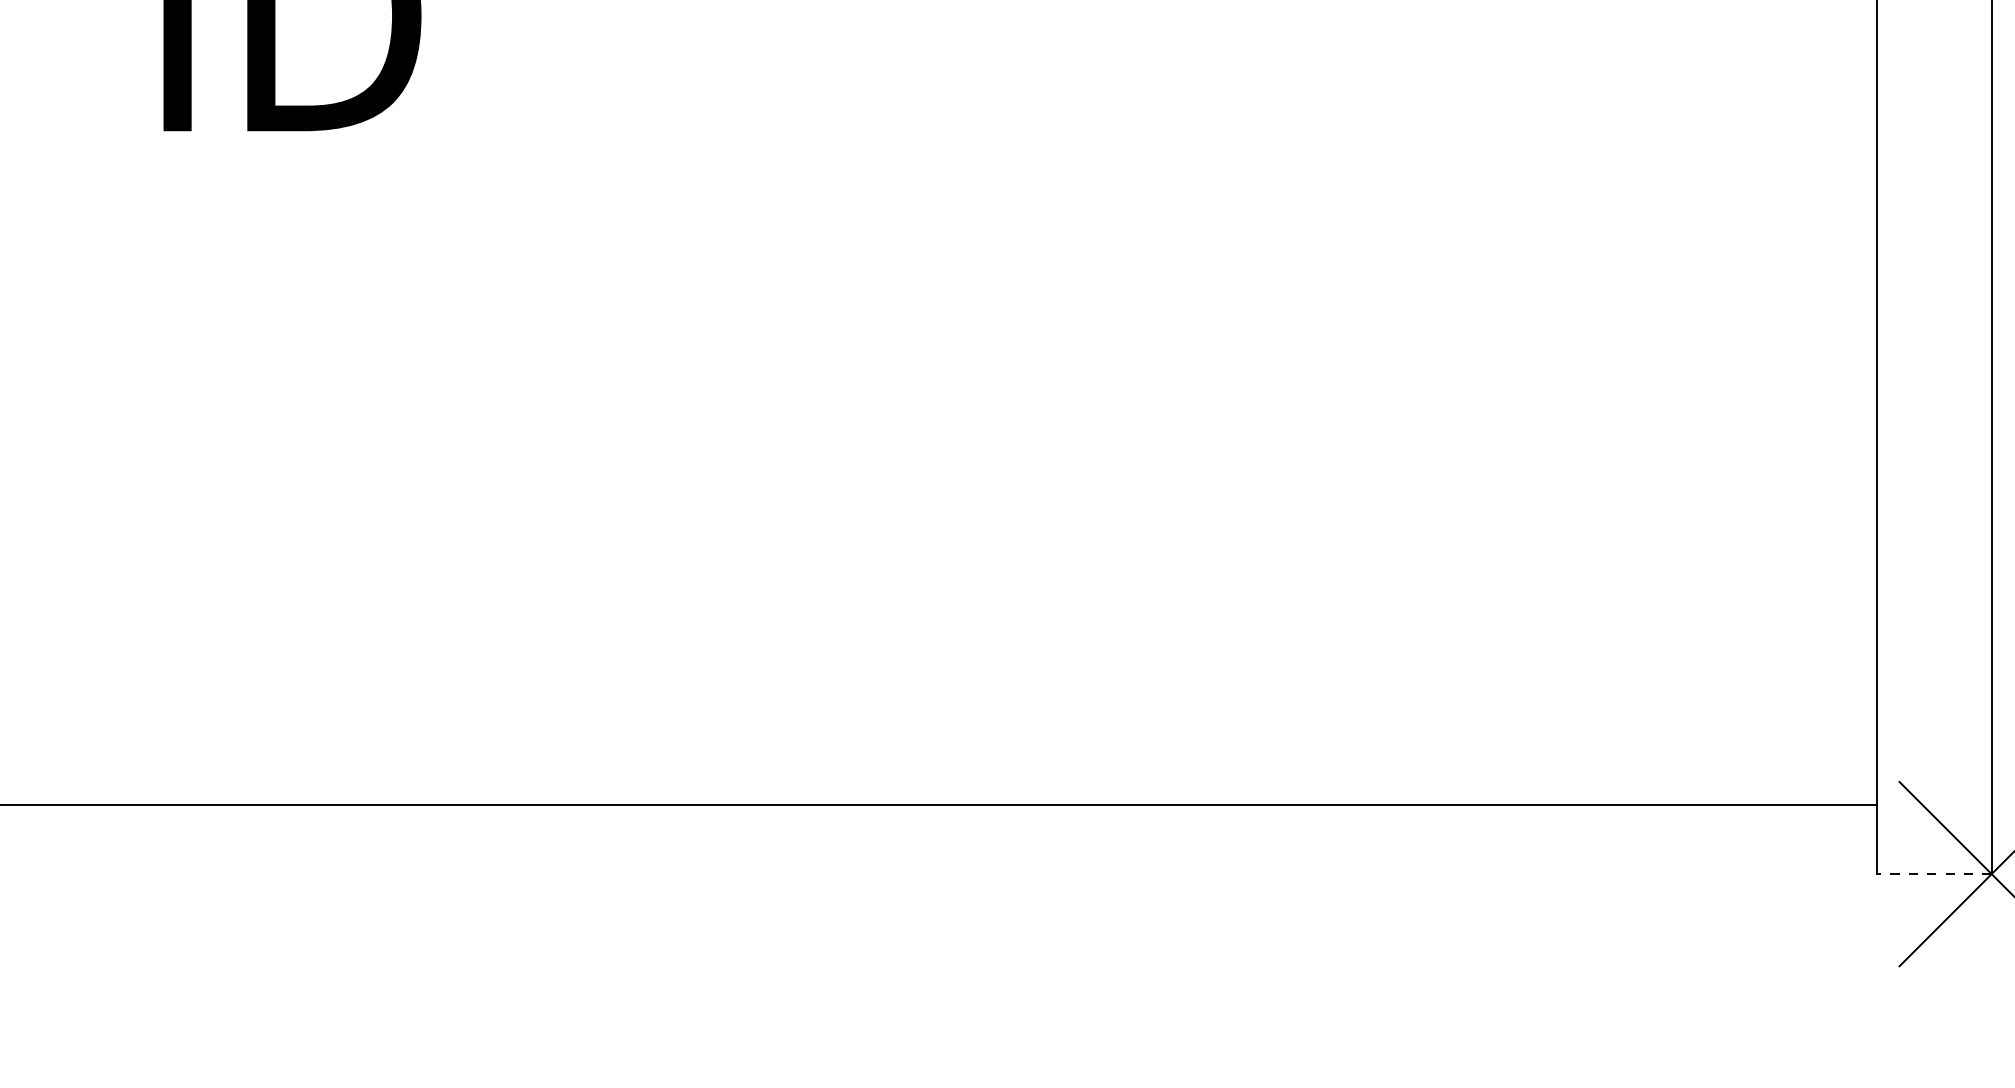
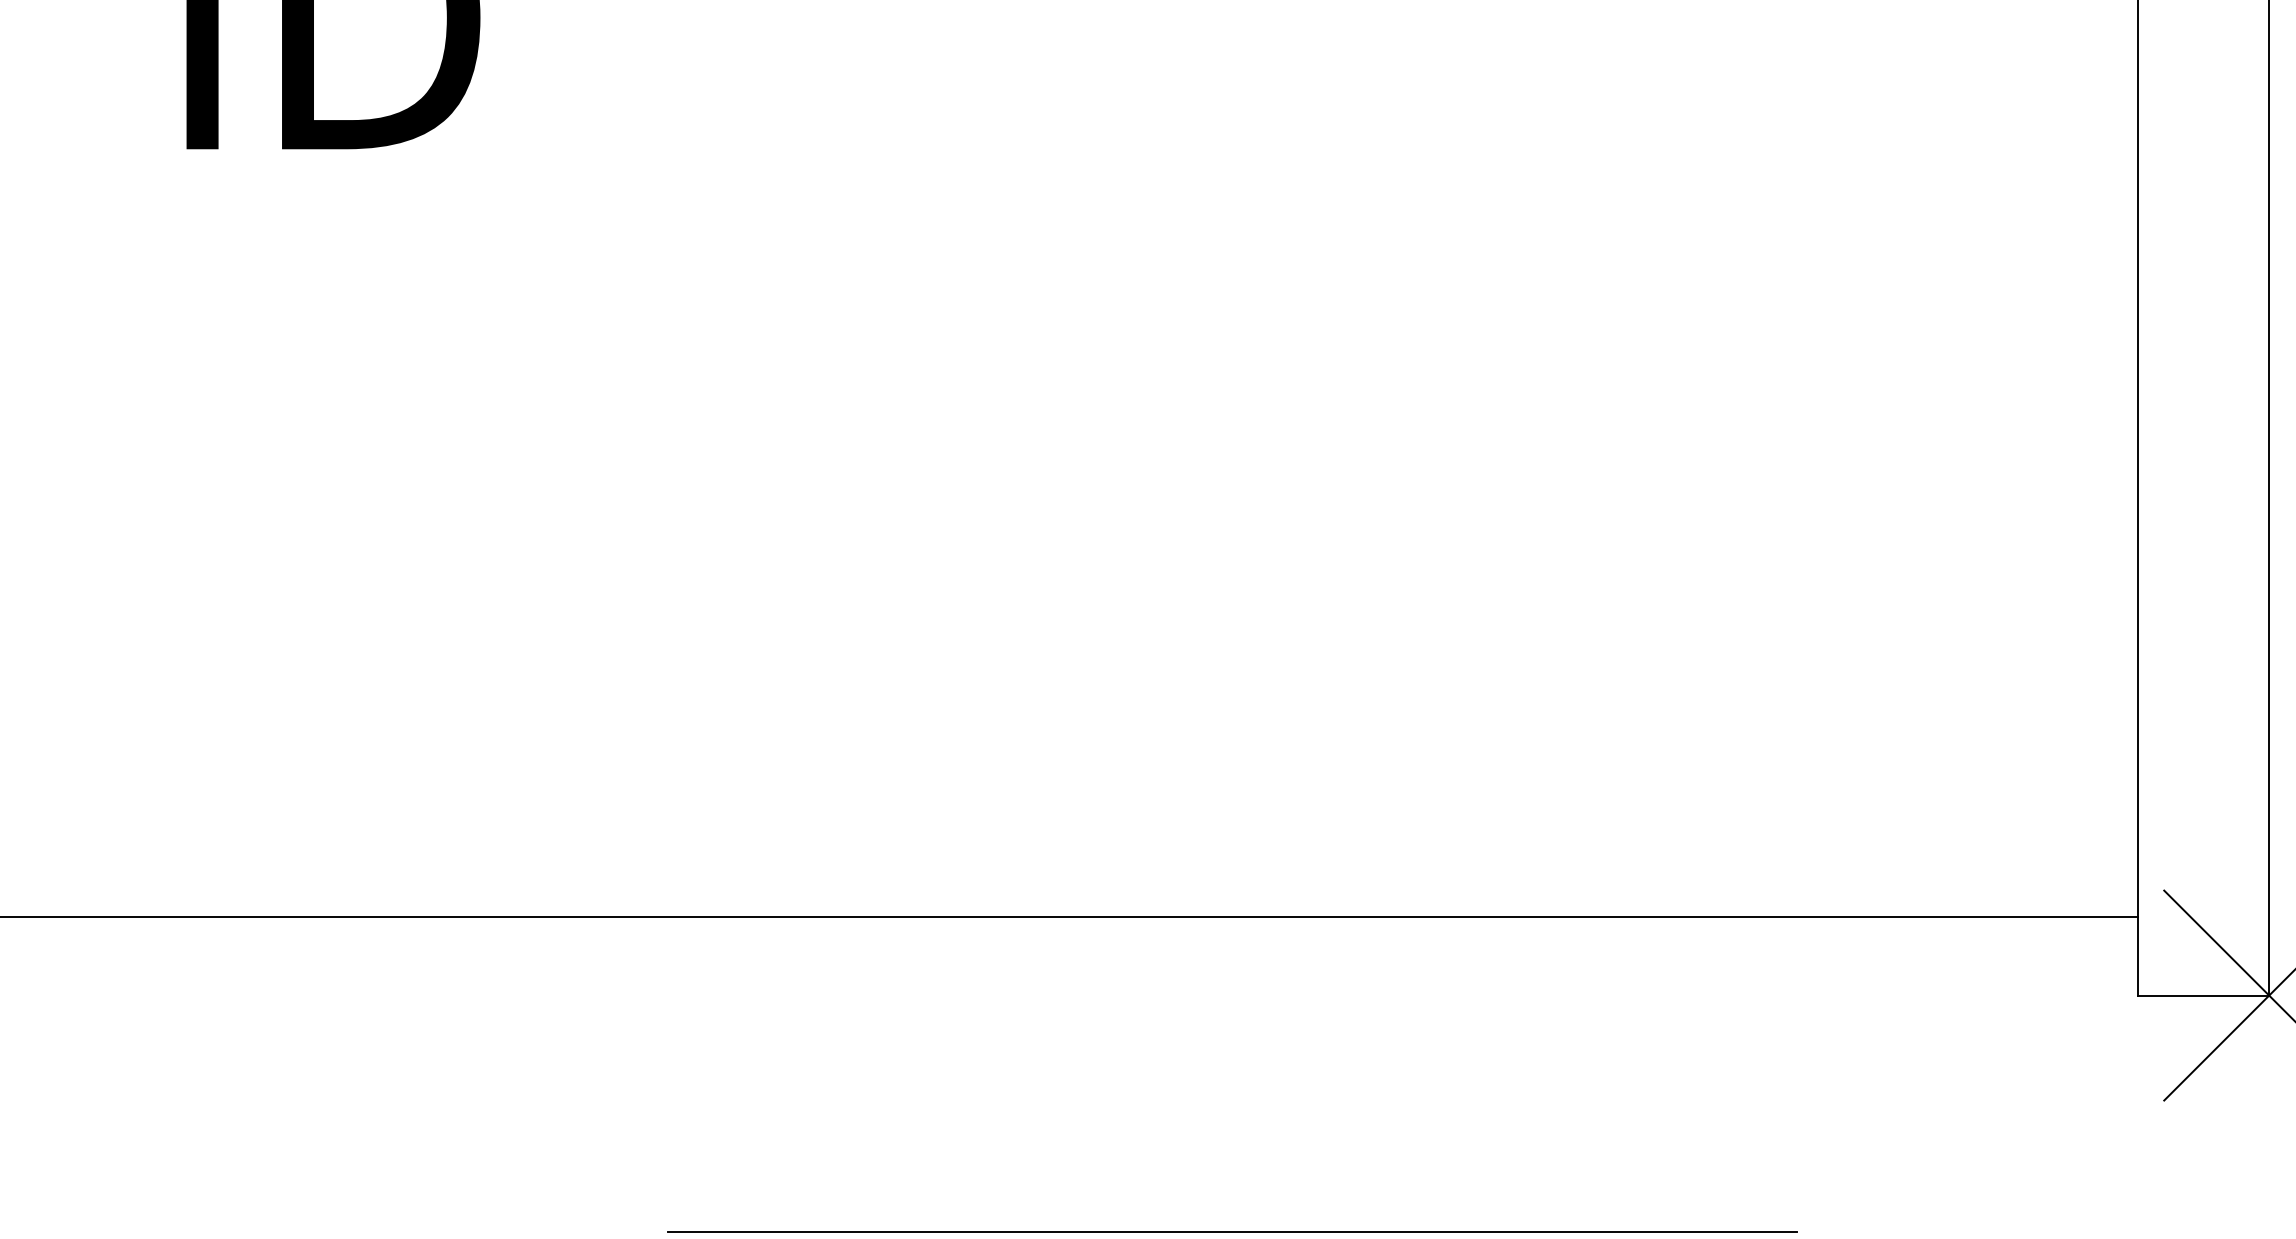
line: (1934, 874) -> (2204, 996), dashed -> solid
line: (1081, 1081) -> (1232, 1231), added

